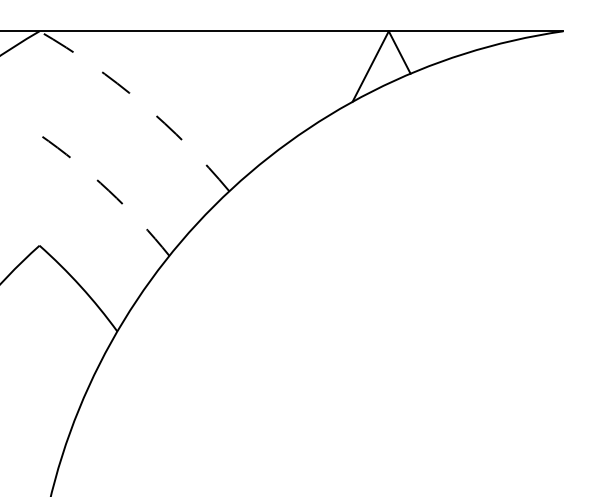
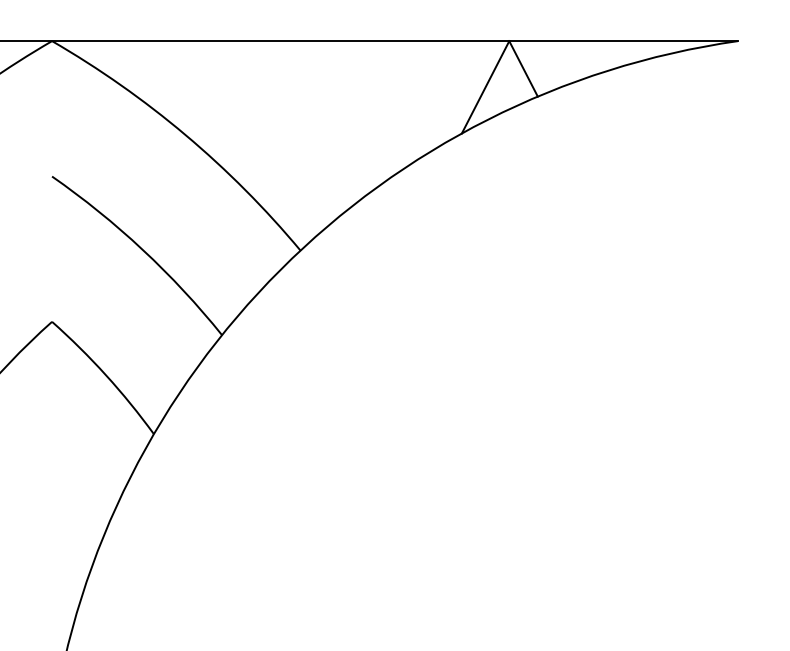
arc: (141, 102) -> (185, 134), dashed -> solid
arc: (108, 190) -> (142, 249), dashed -> solid

